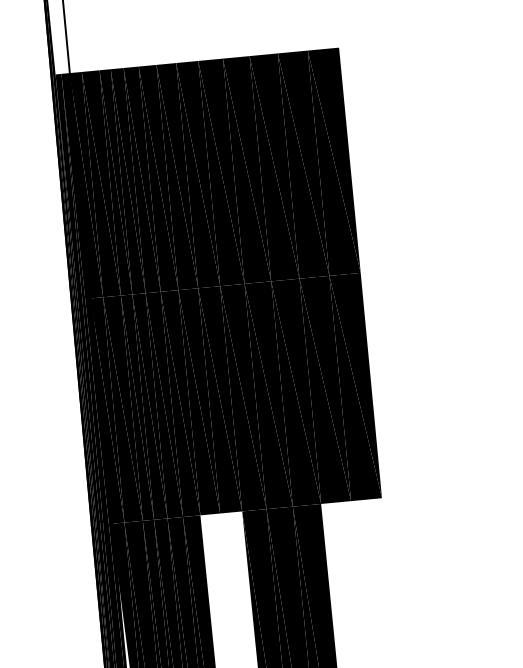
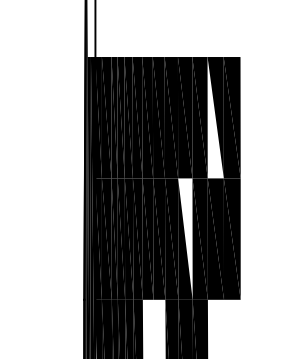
fill: (303, 164) -> (215, 117), removed
fill: (268, 394) -> (185, 238), removed

